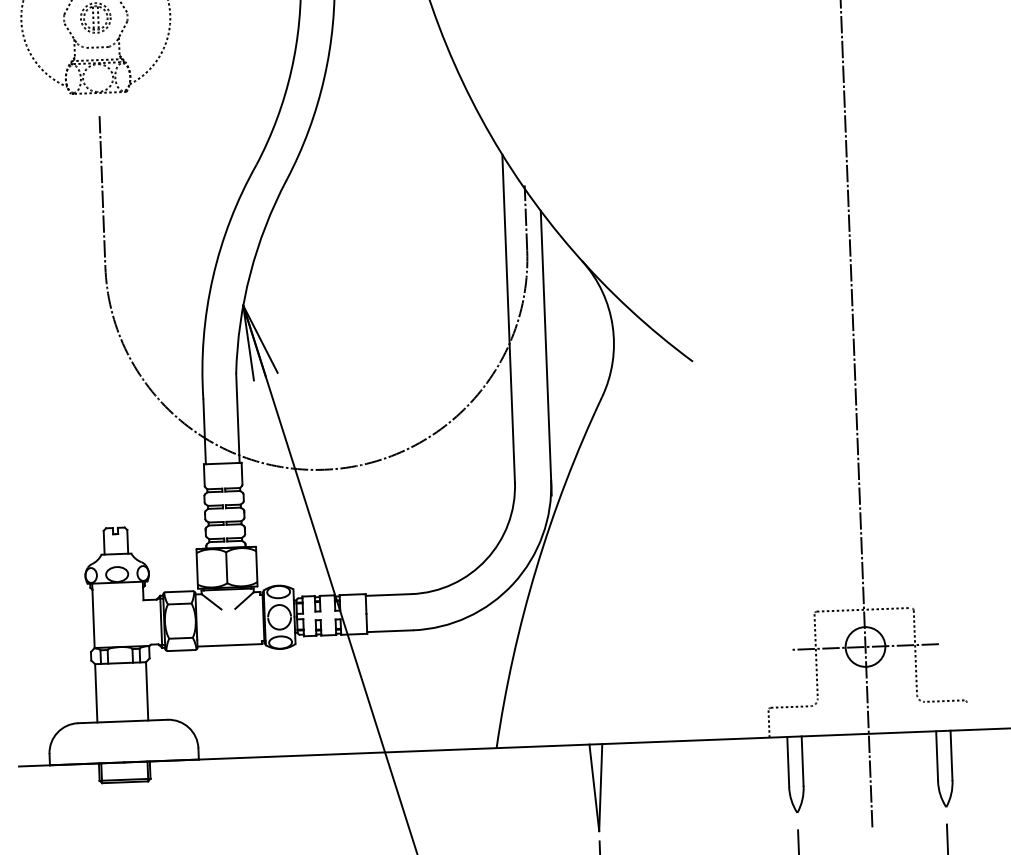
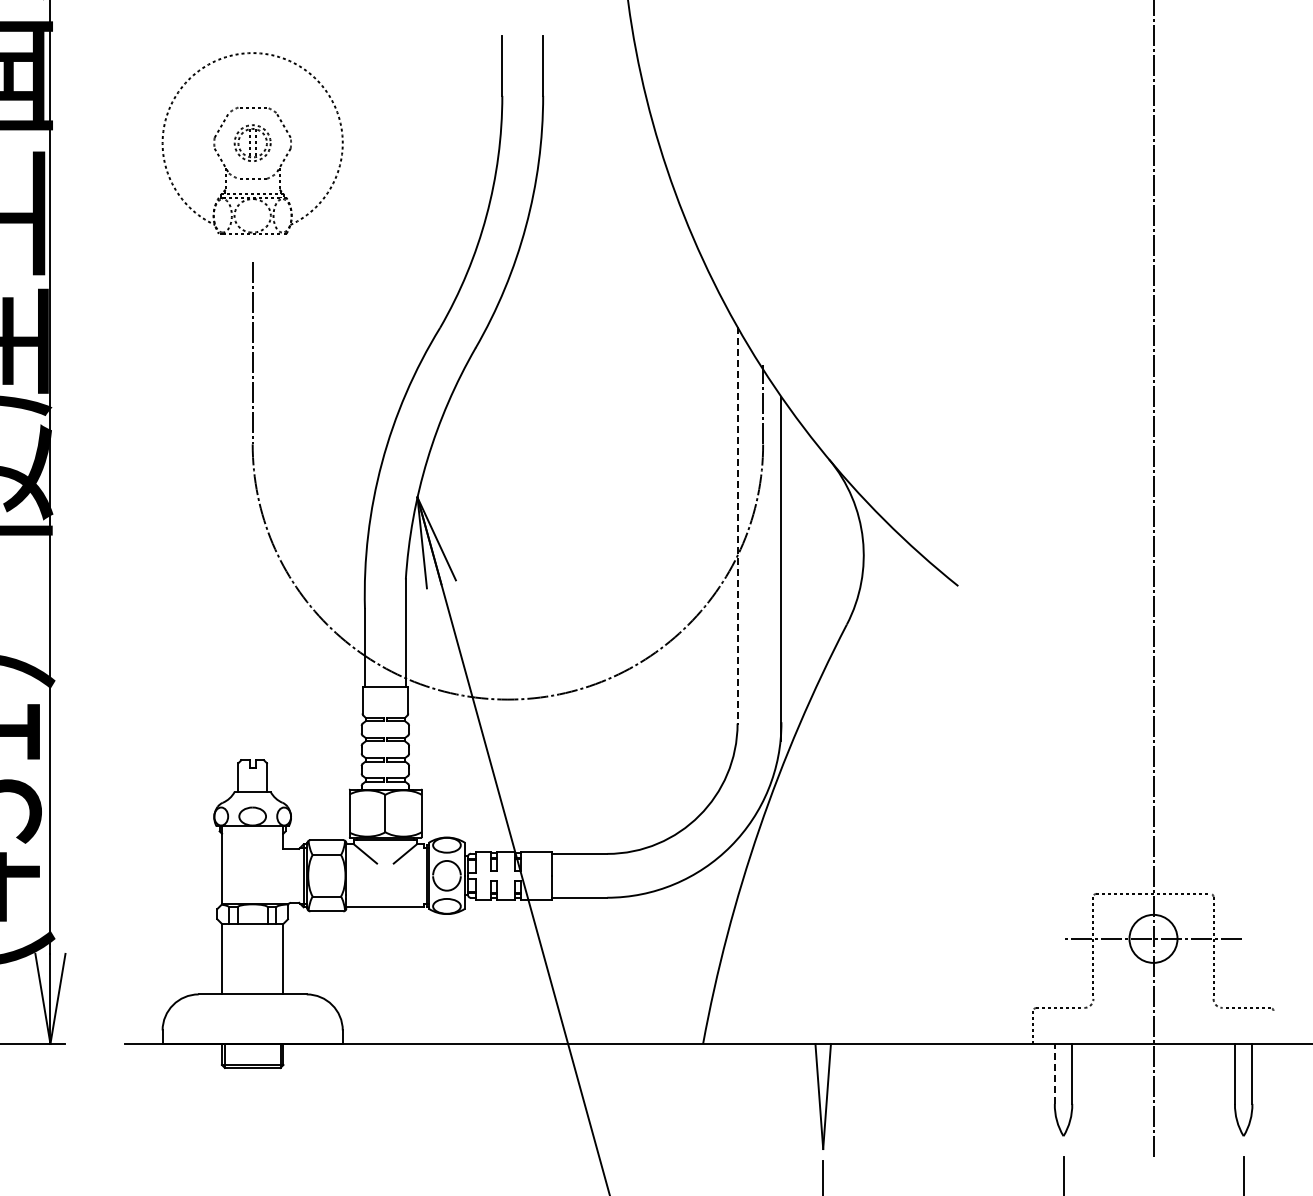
line: (508, 319) -> (737, 526), solid -> dashed
line: (787, 761) -> (1054, 1073), solid -> dashed

